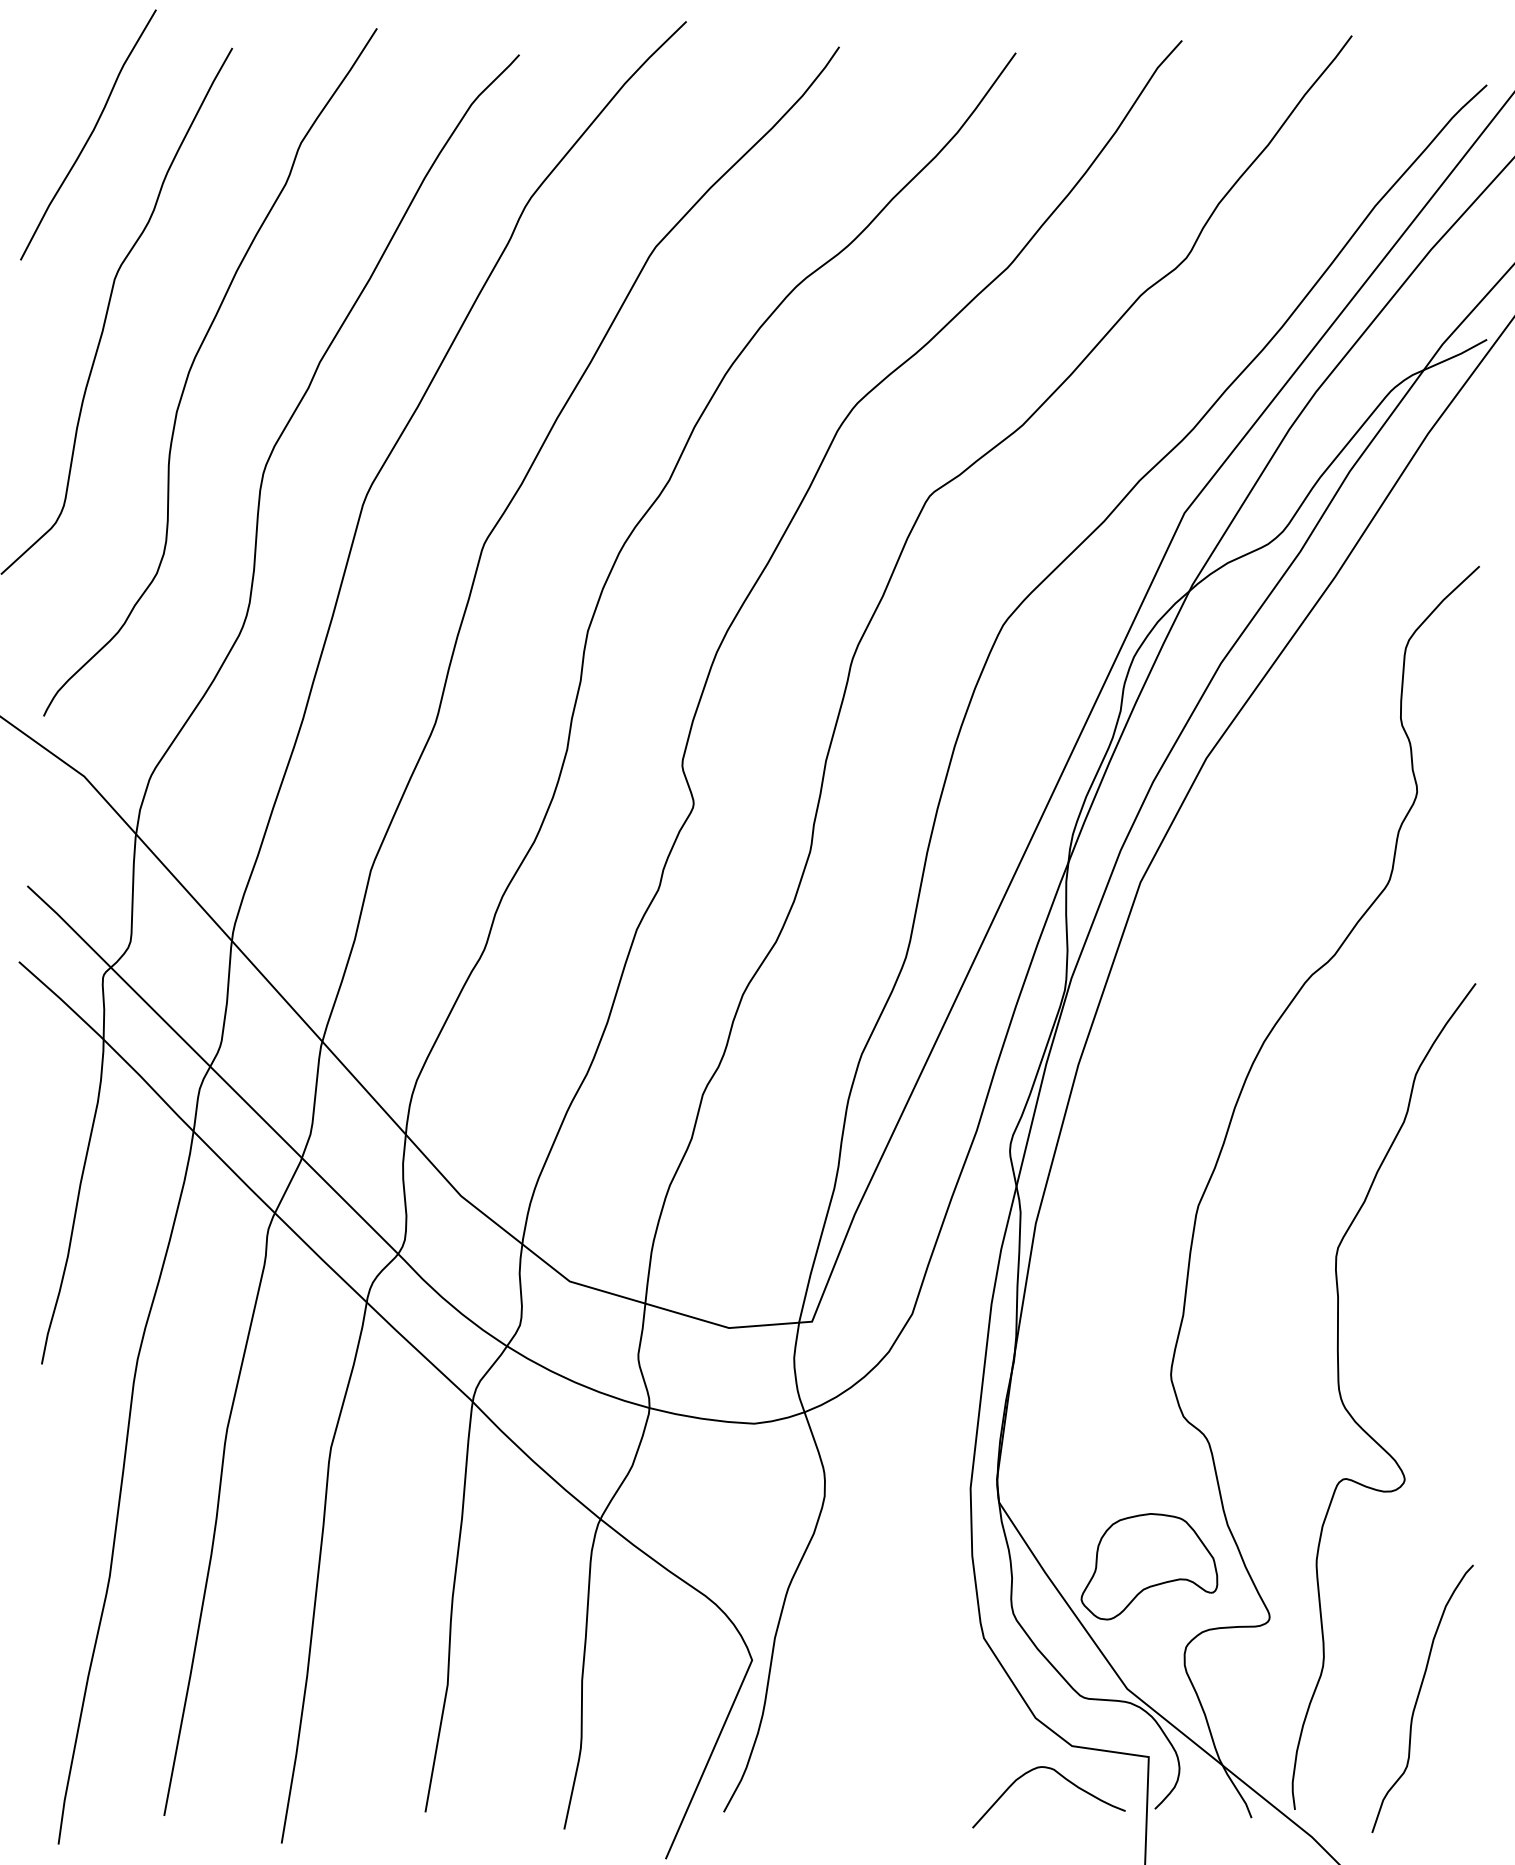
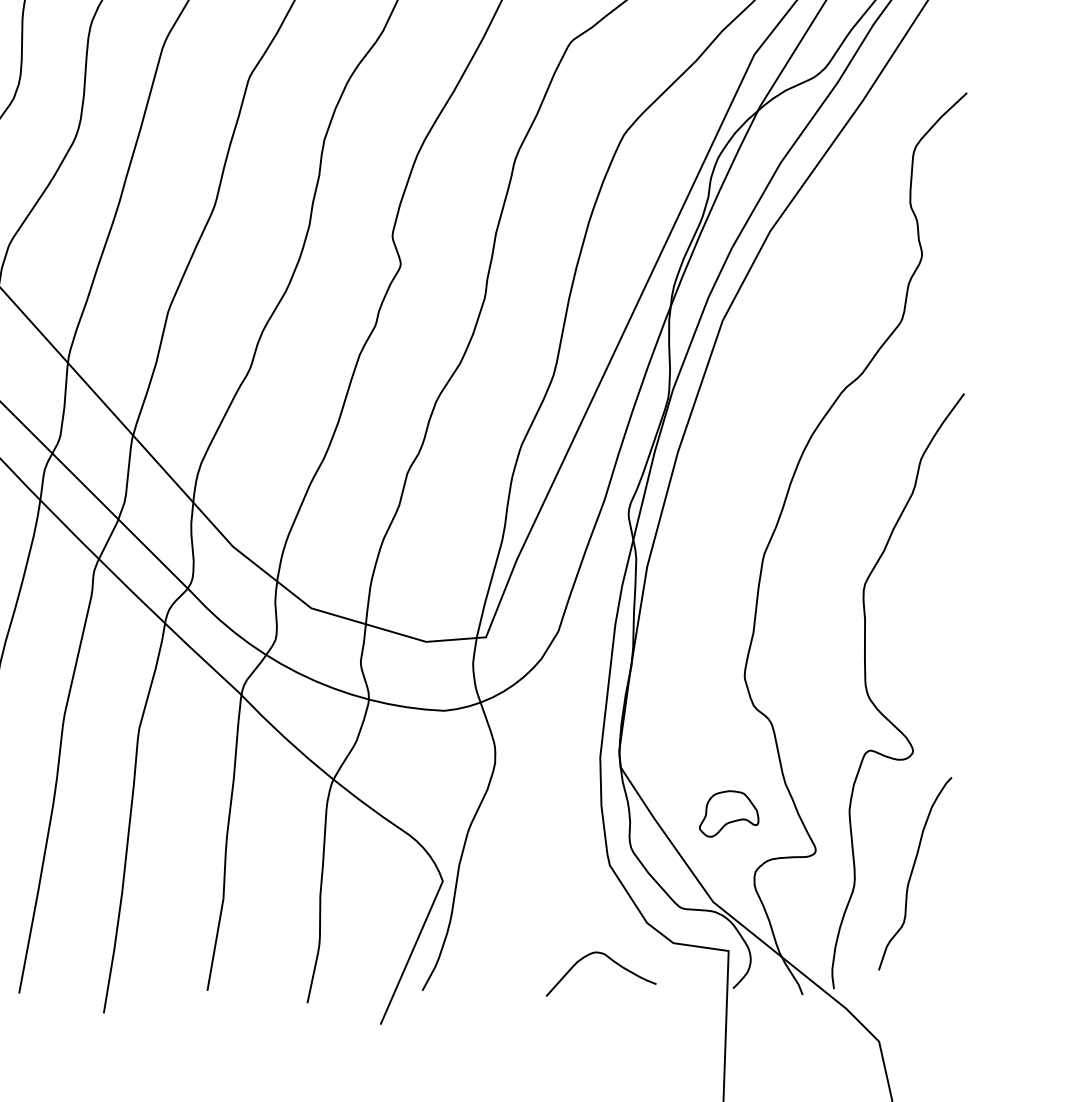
part: (1149, 1566) -> (729, 813), size x0.6
curve: (1418, 1698) -> (912, 873), moved
curve: (1063, 1778) -> (611, 960), moved

